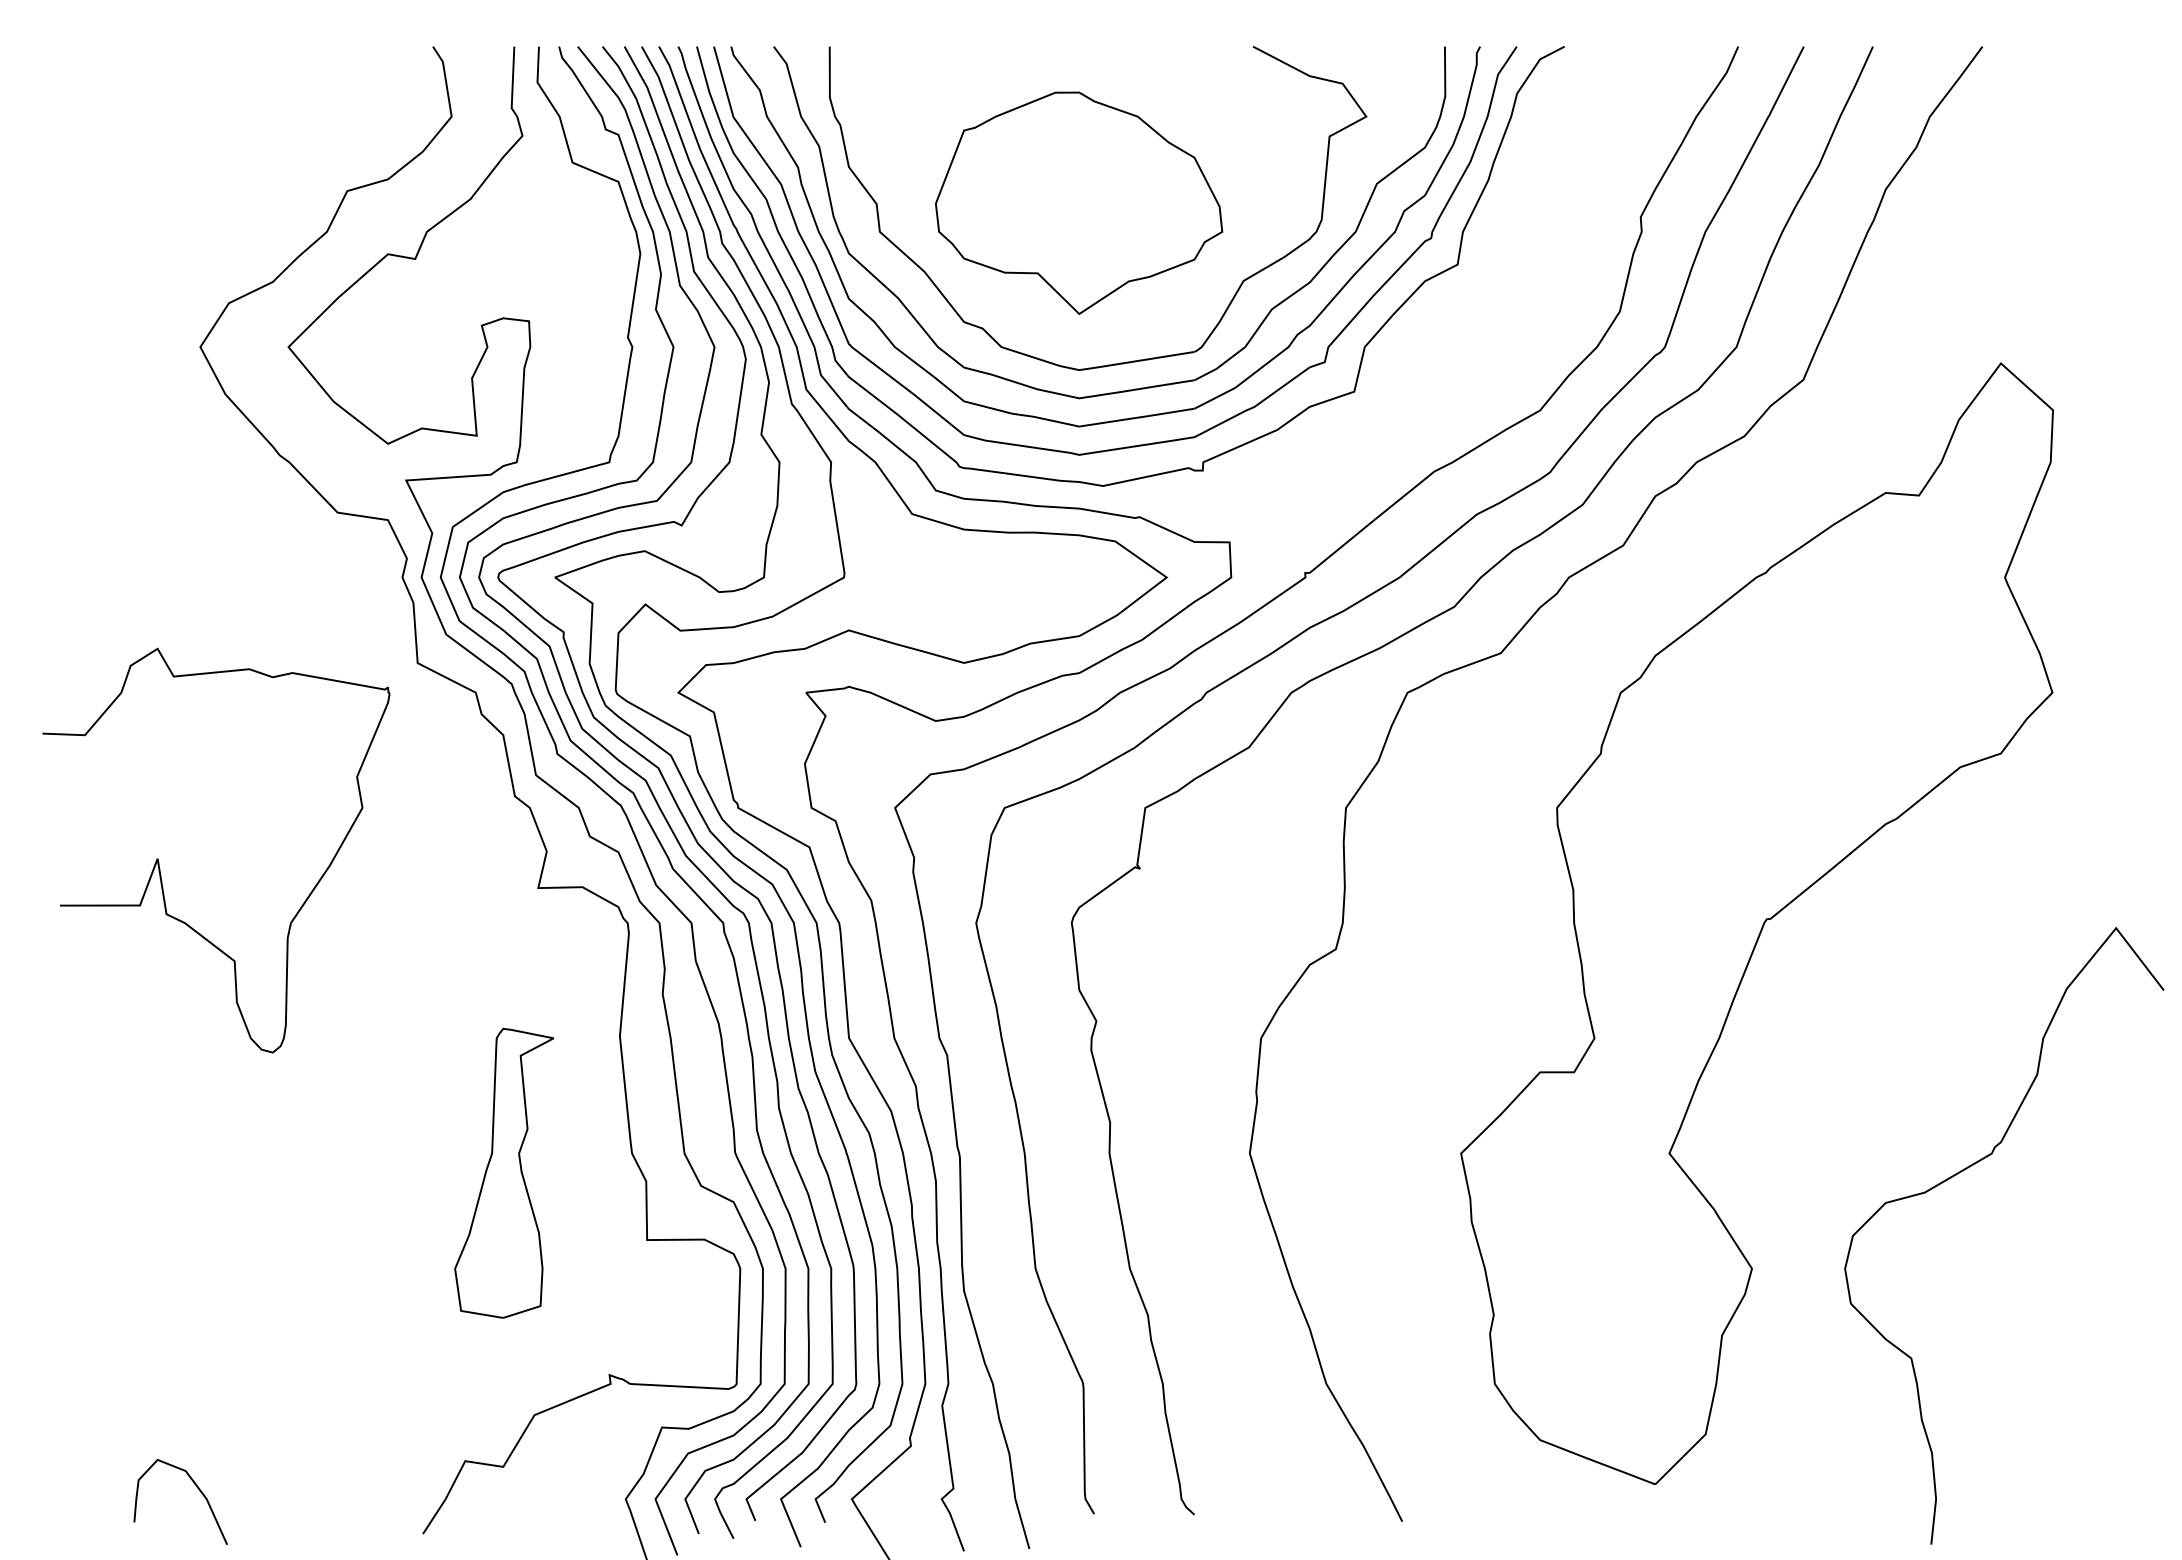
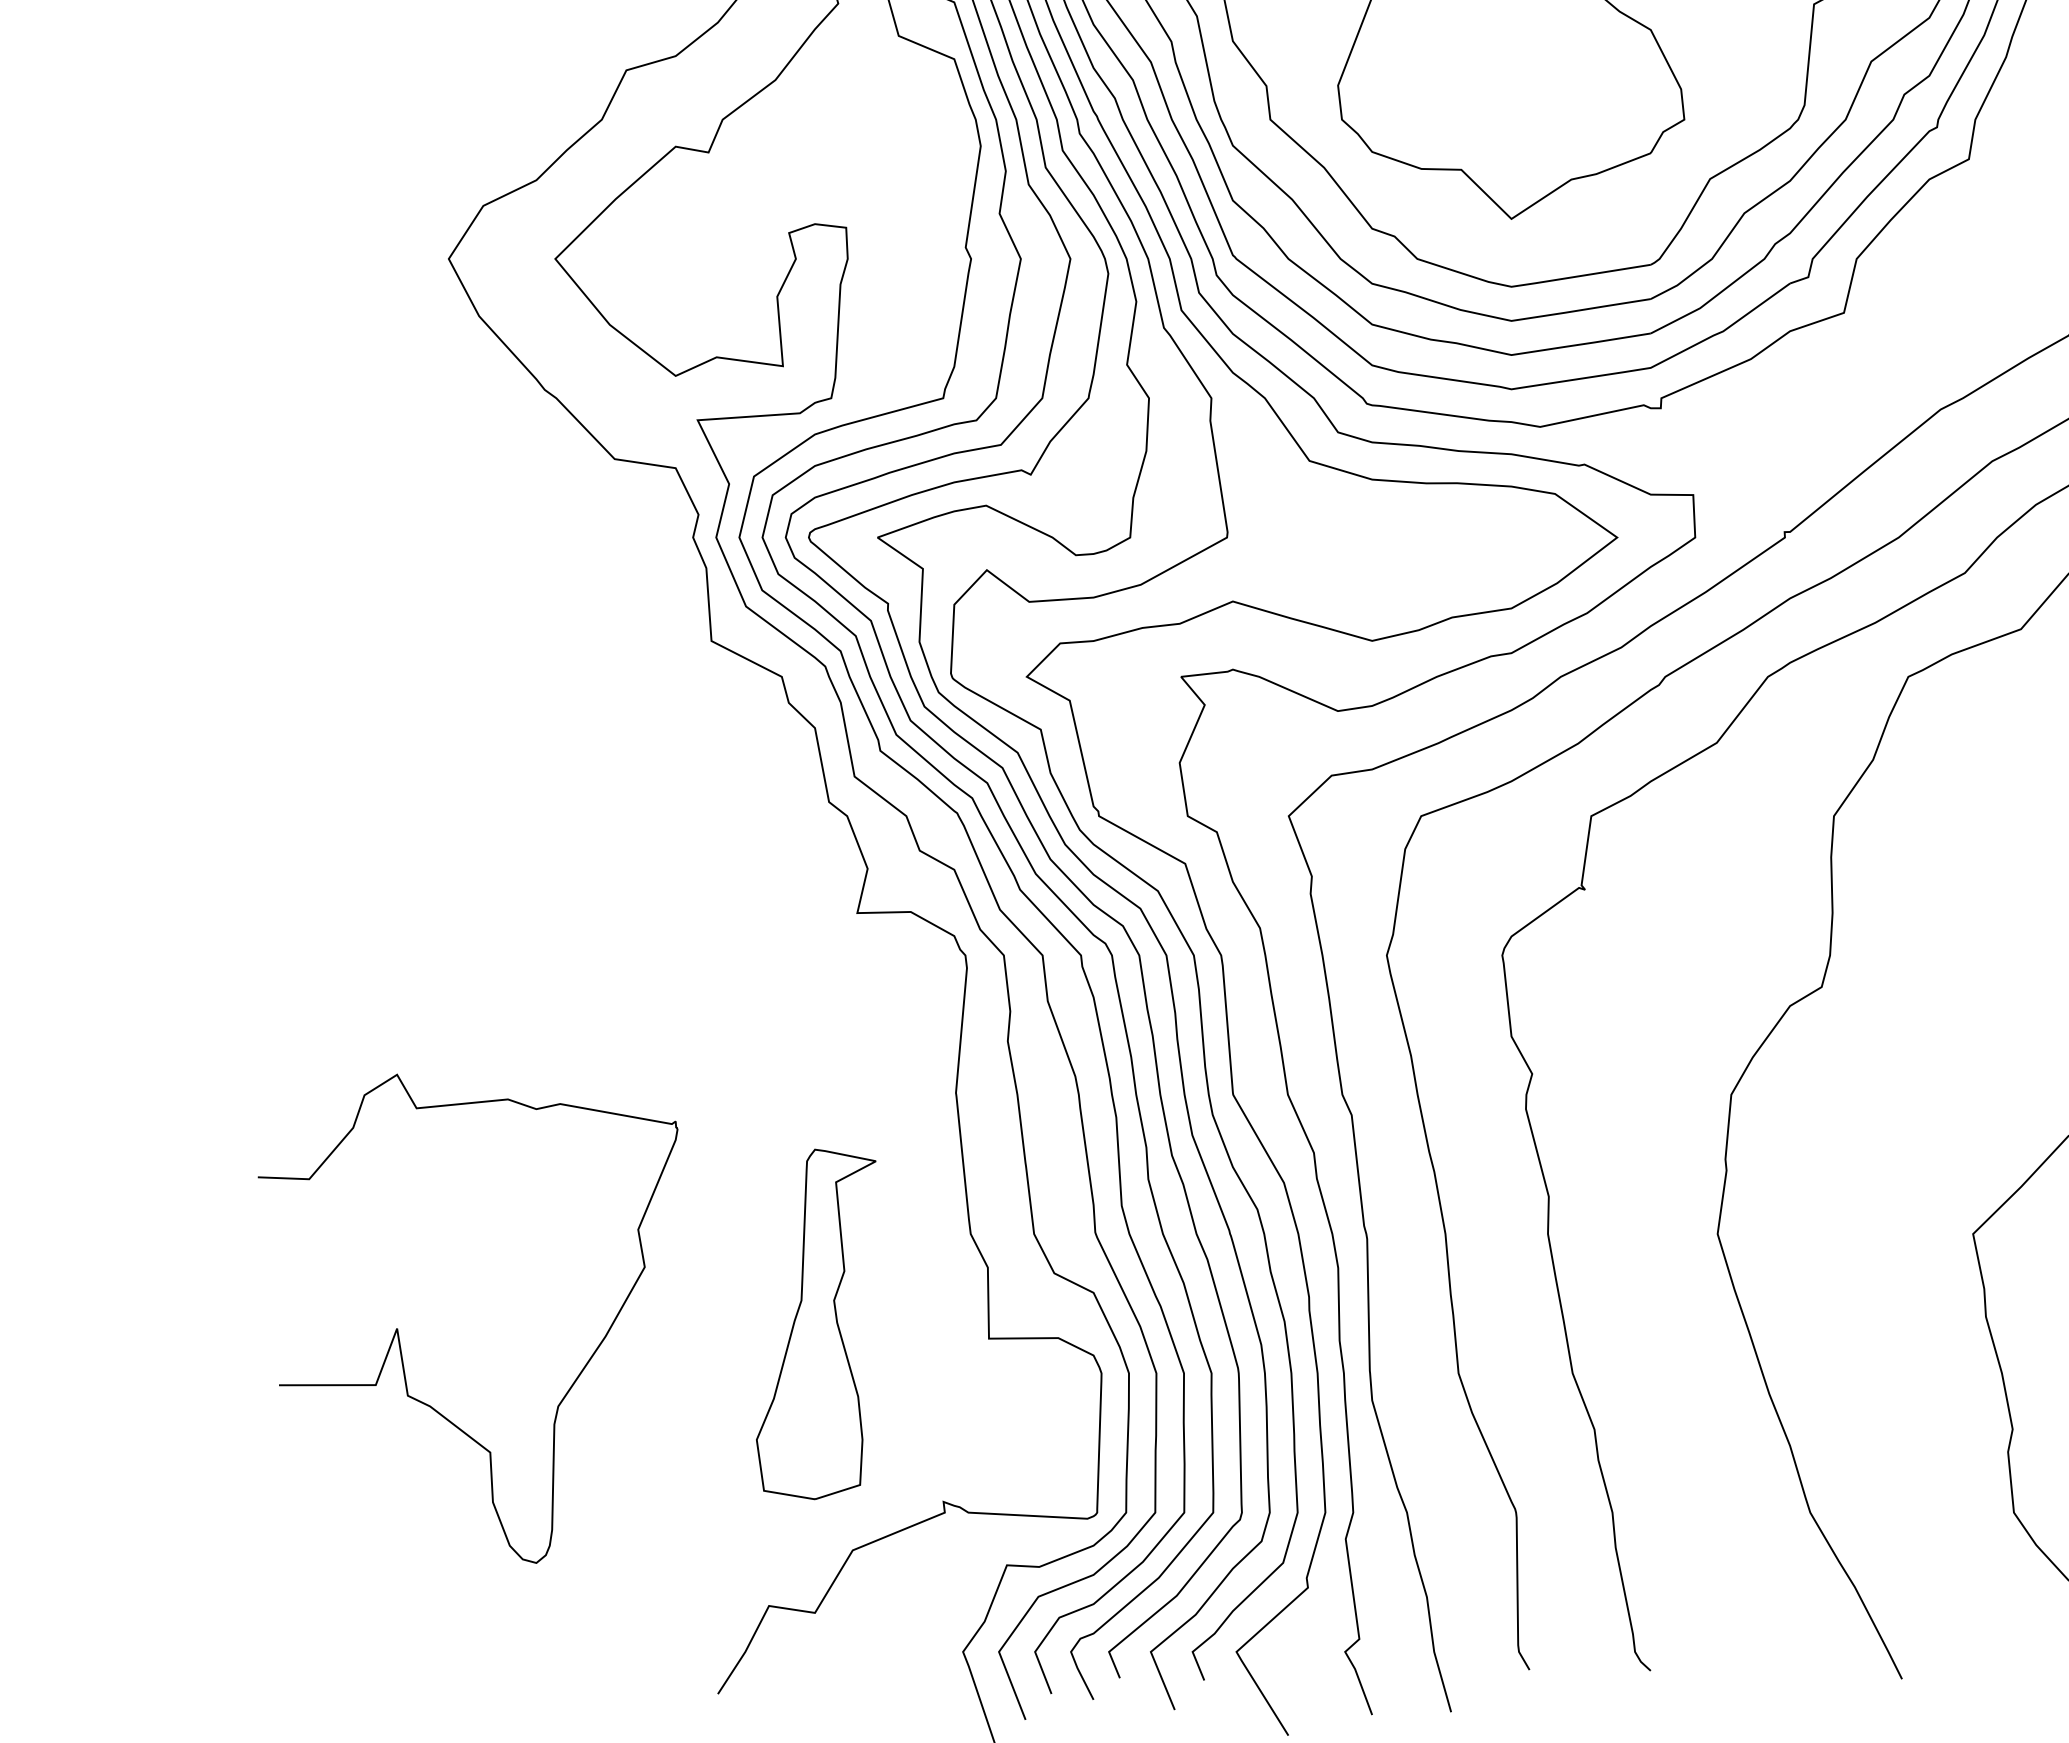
curve: (159, 862) -> (399, 1333), moved
part: (503, 1172) -> (815, 1323), moved
curve: (196, 1487) -> (444, 1637), removed

